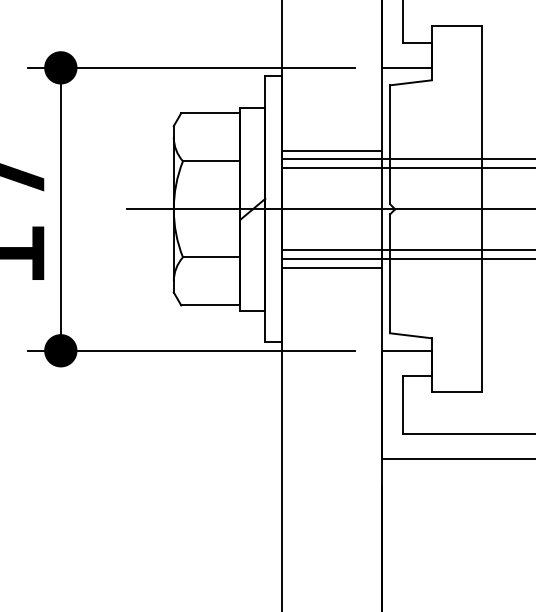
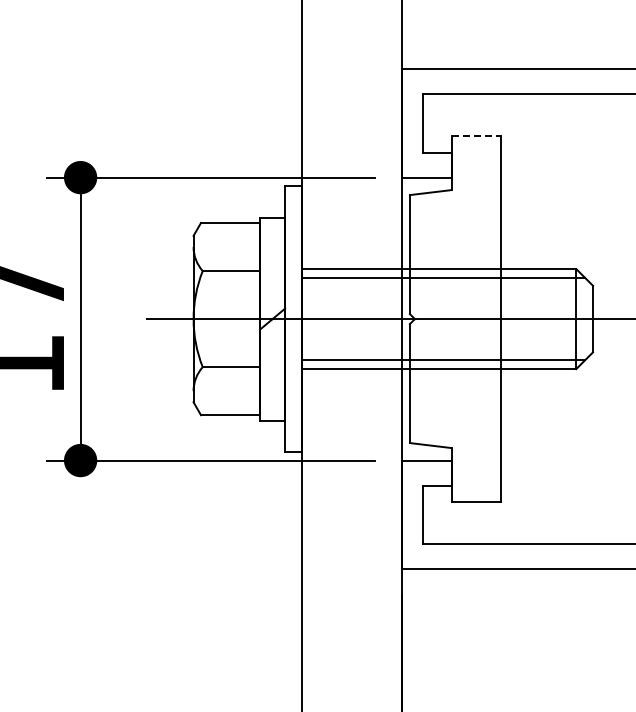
line: (456, 26) -> (476, 136), solid -> dashed
line: (331, 150) -> (351, 260), removed
line: (331, 267) -> (351, 377), removed

